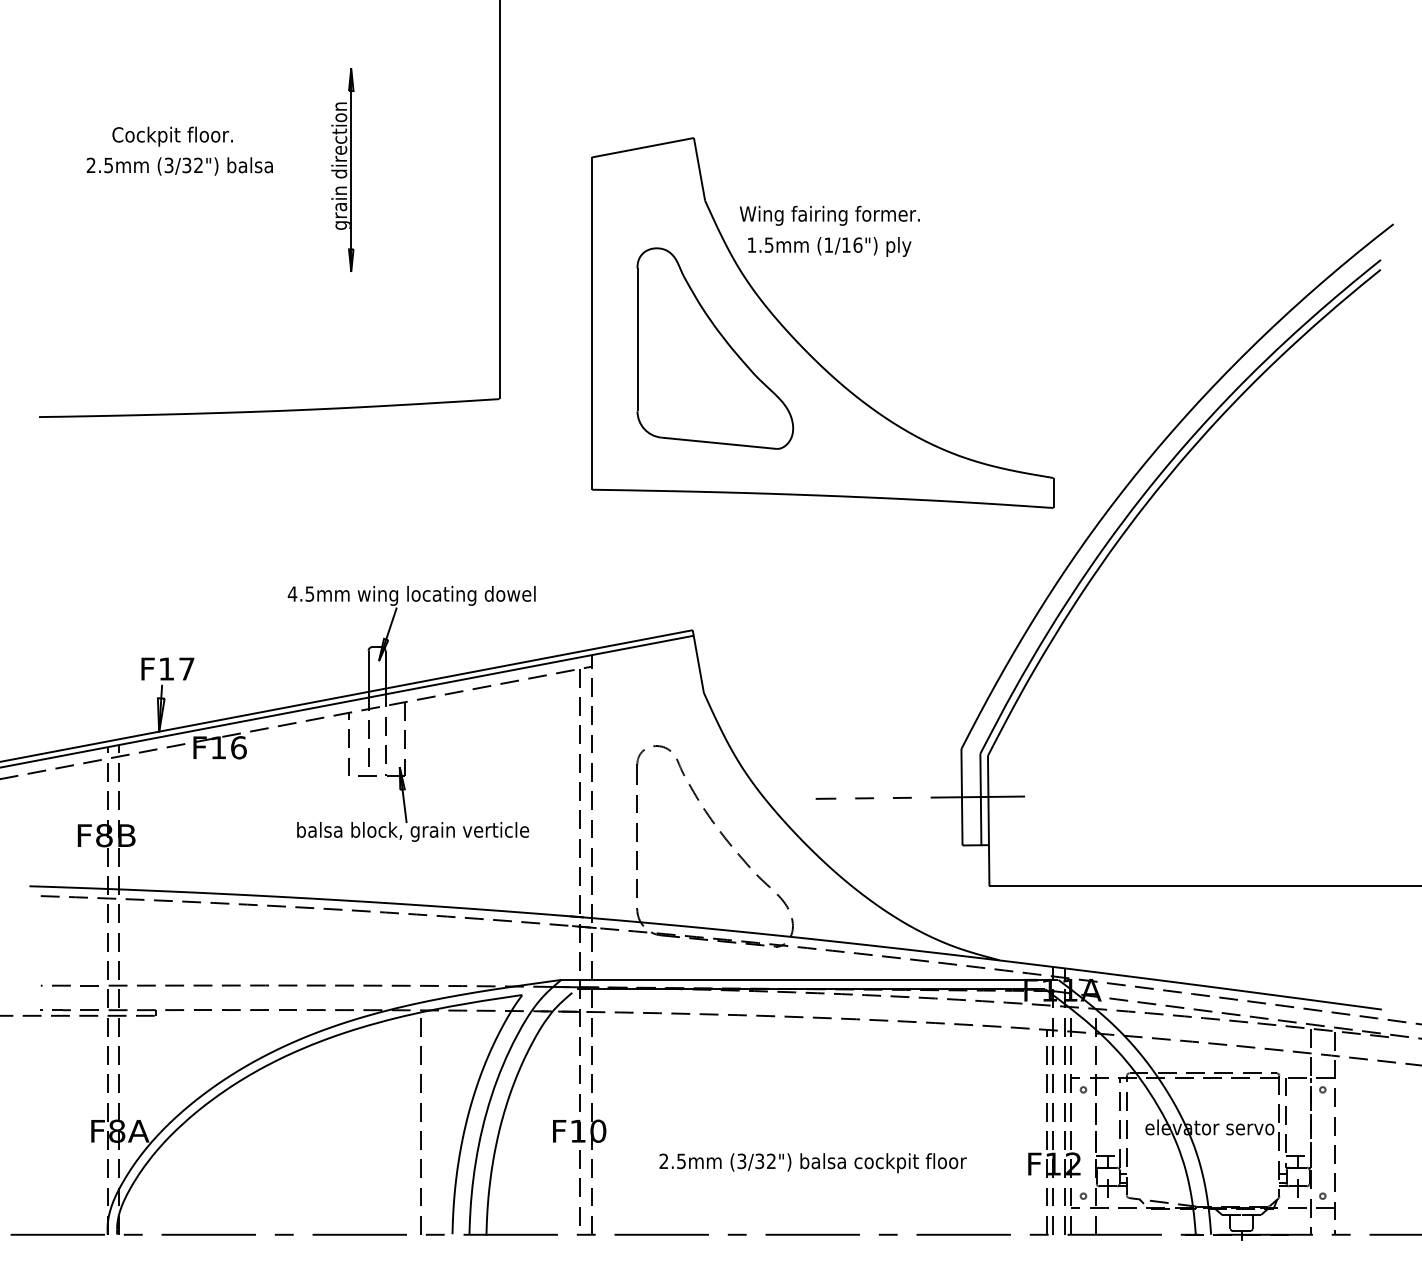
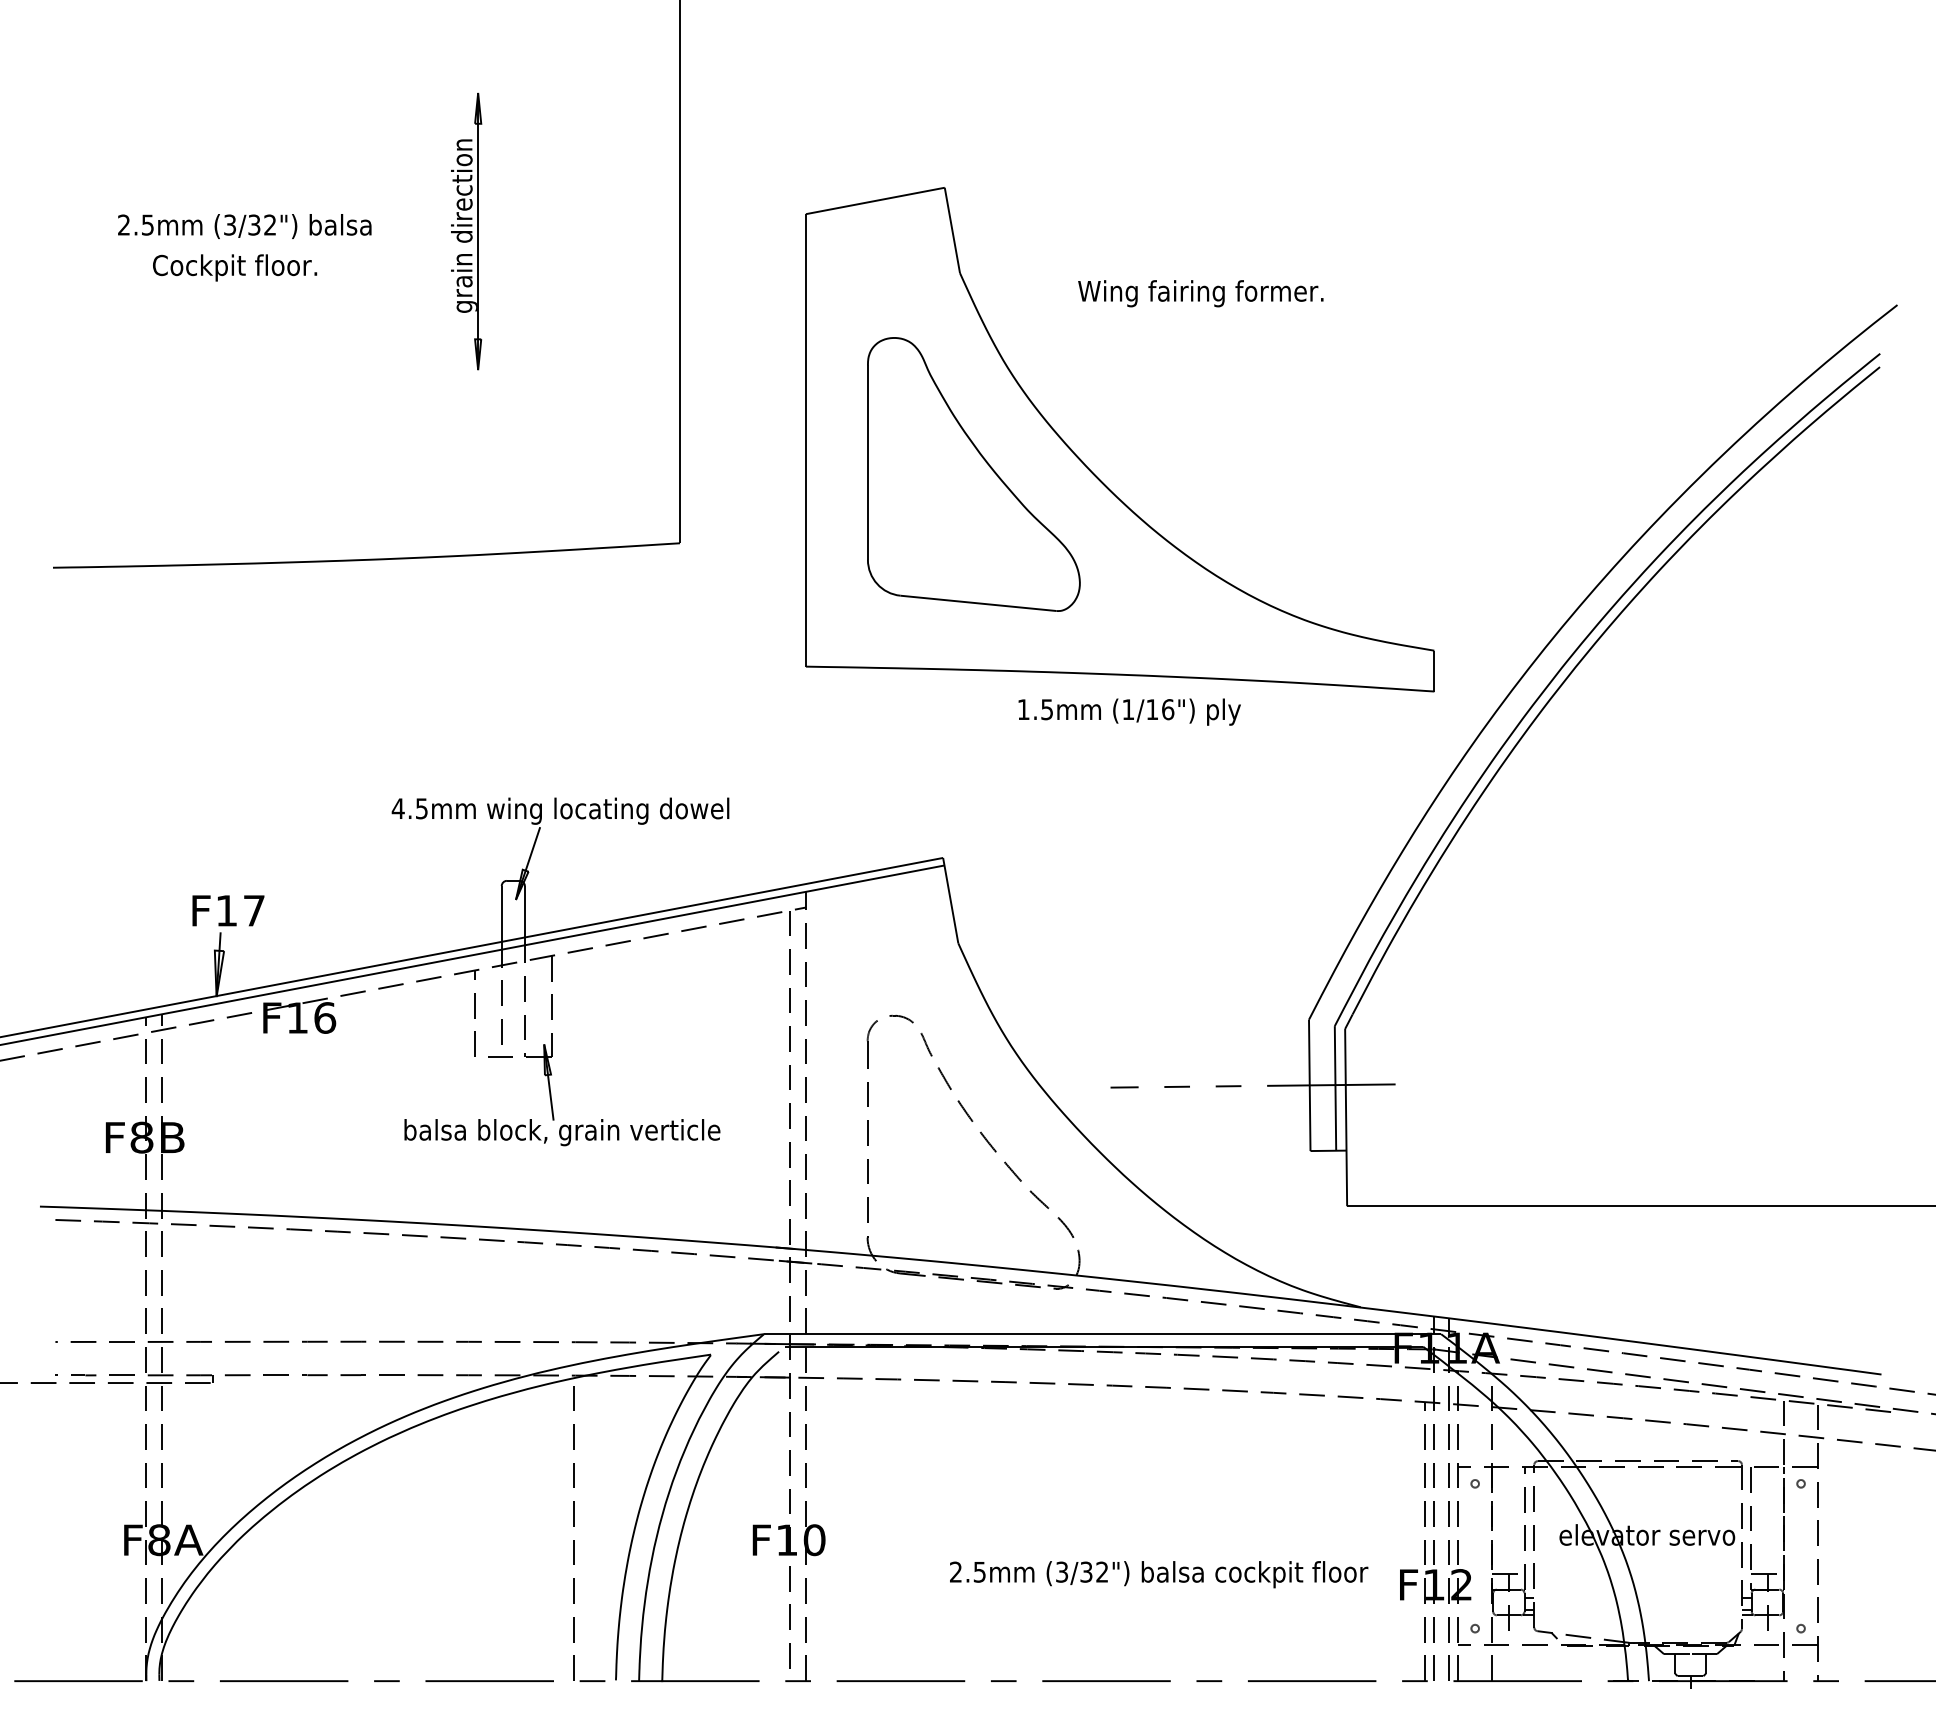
text: (173, 136) -> (235, 267), moved
text: (829, 215) -> (1200, 293), moved
text: (829, 246) -> (1129, 711), moved
text: (813, 1163) -> (1159, 1574), moved

